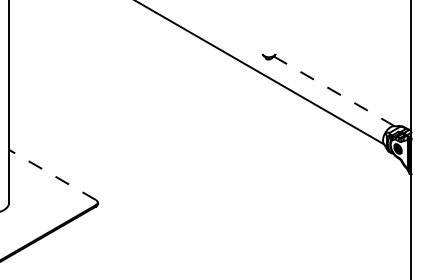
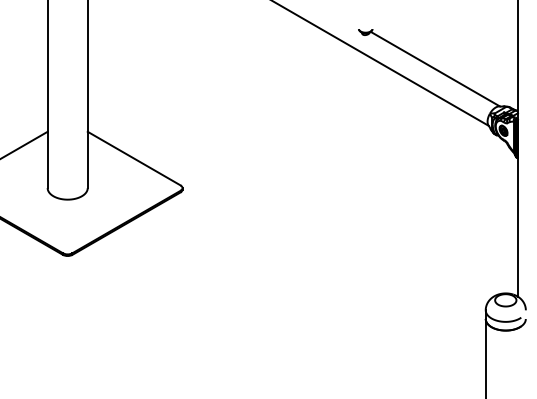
line: (334, 91) -> (435, 69), dashed -> solid
line: (52, 174) -> (134, 158), dashed -> solid

